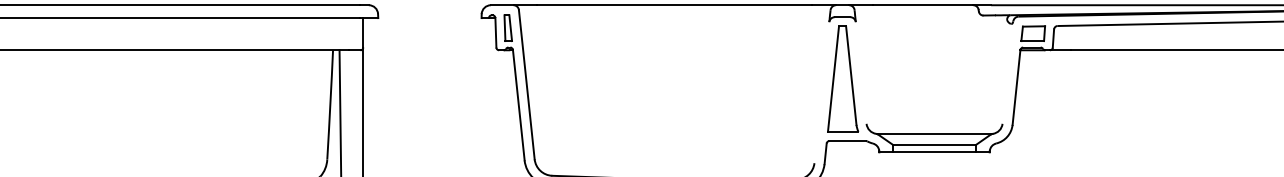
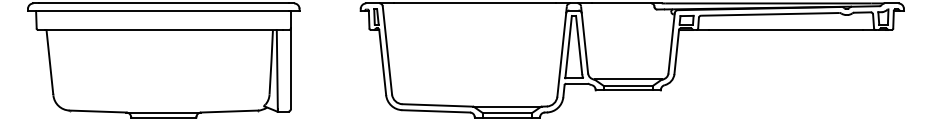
line: (860, 73) -> (584, 43), added
line: (1007, 73) -> (671, 43), added
line: (821, 91) -> (561, 54), added

